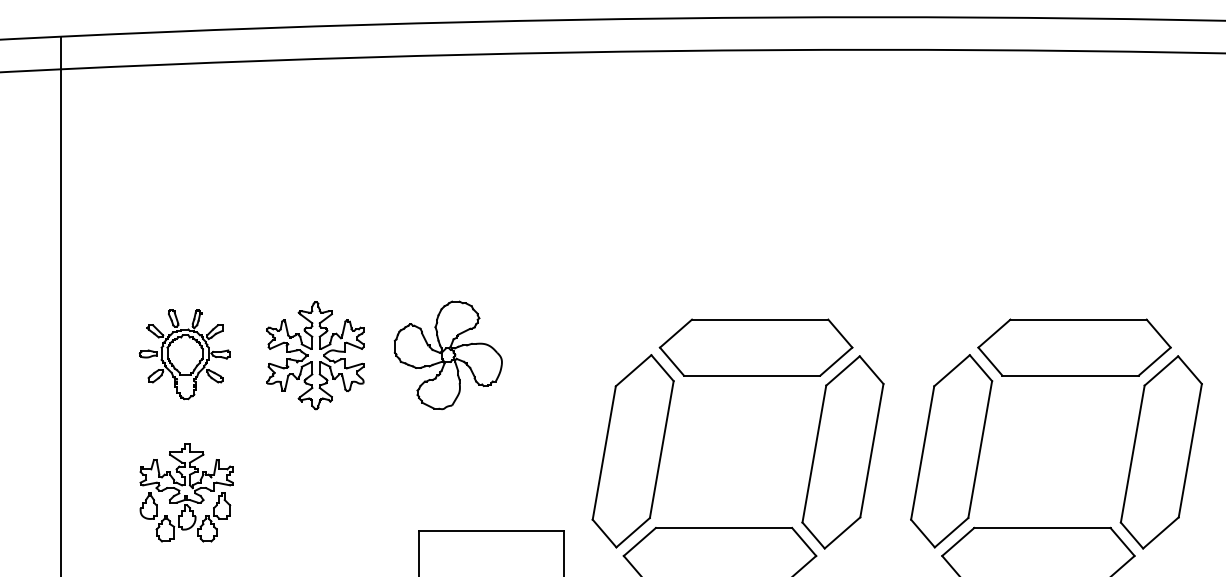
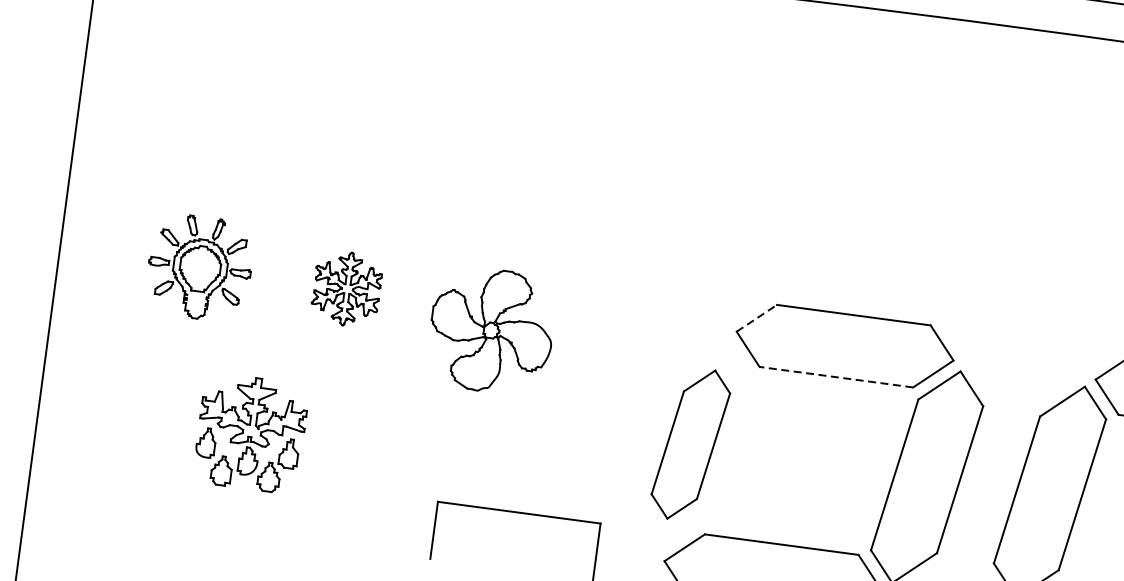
line: (676, 333) -> (757, 318), solid -> dashed
part: (315, 355) -> (347, 288), size x0.6
part: (447, 355) -> (490, 330), moved
line: (751, 375) -> (835, 376), solid -> dashed
part: (632, 451) -> (690, 444), size x0.7
part: (186, 492) -> (250, 433), moved

